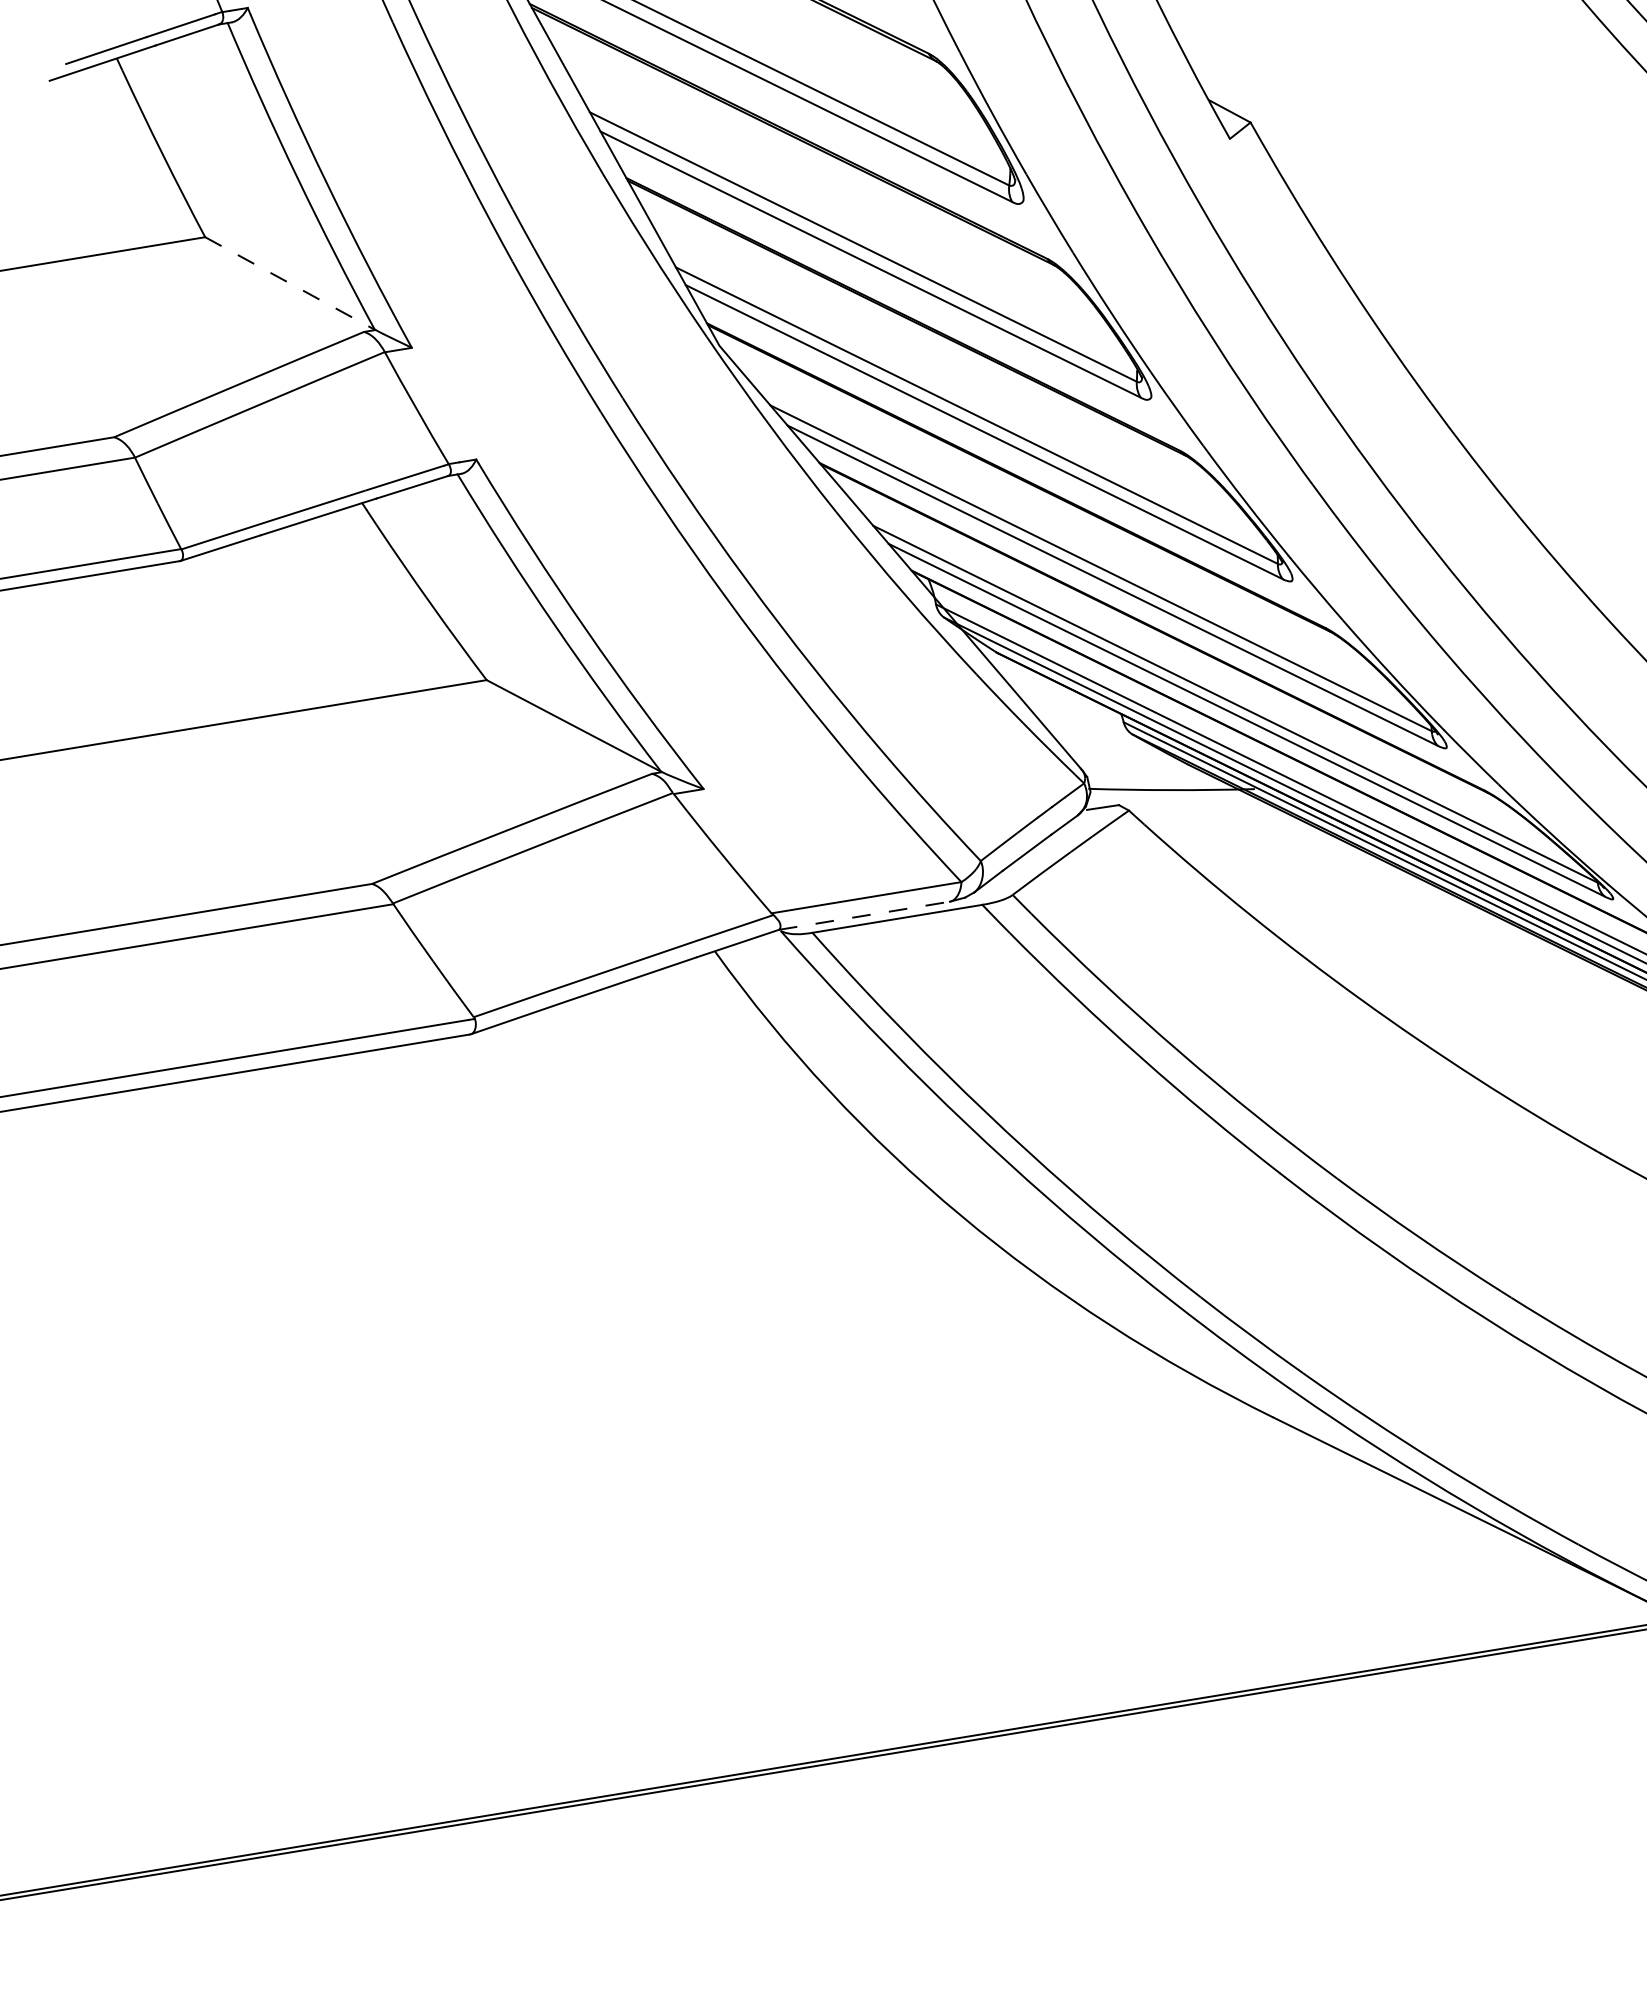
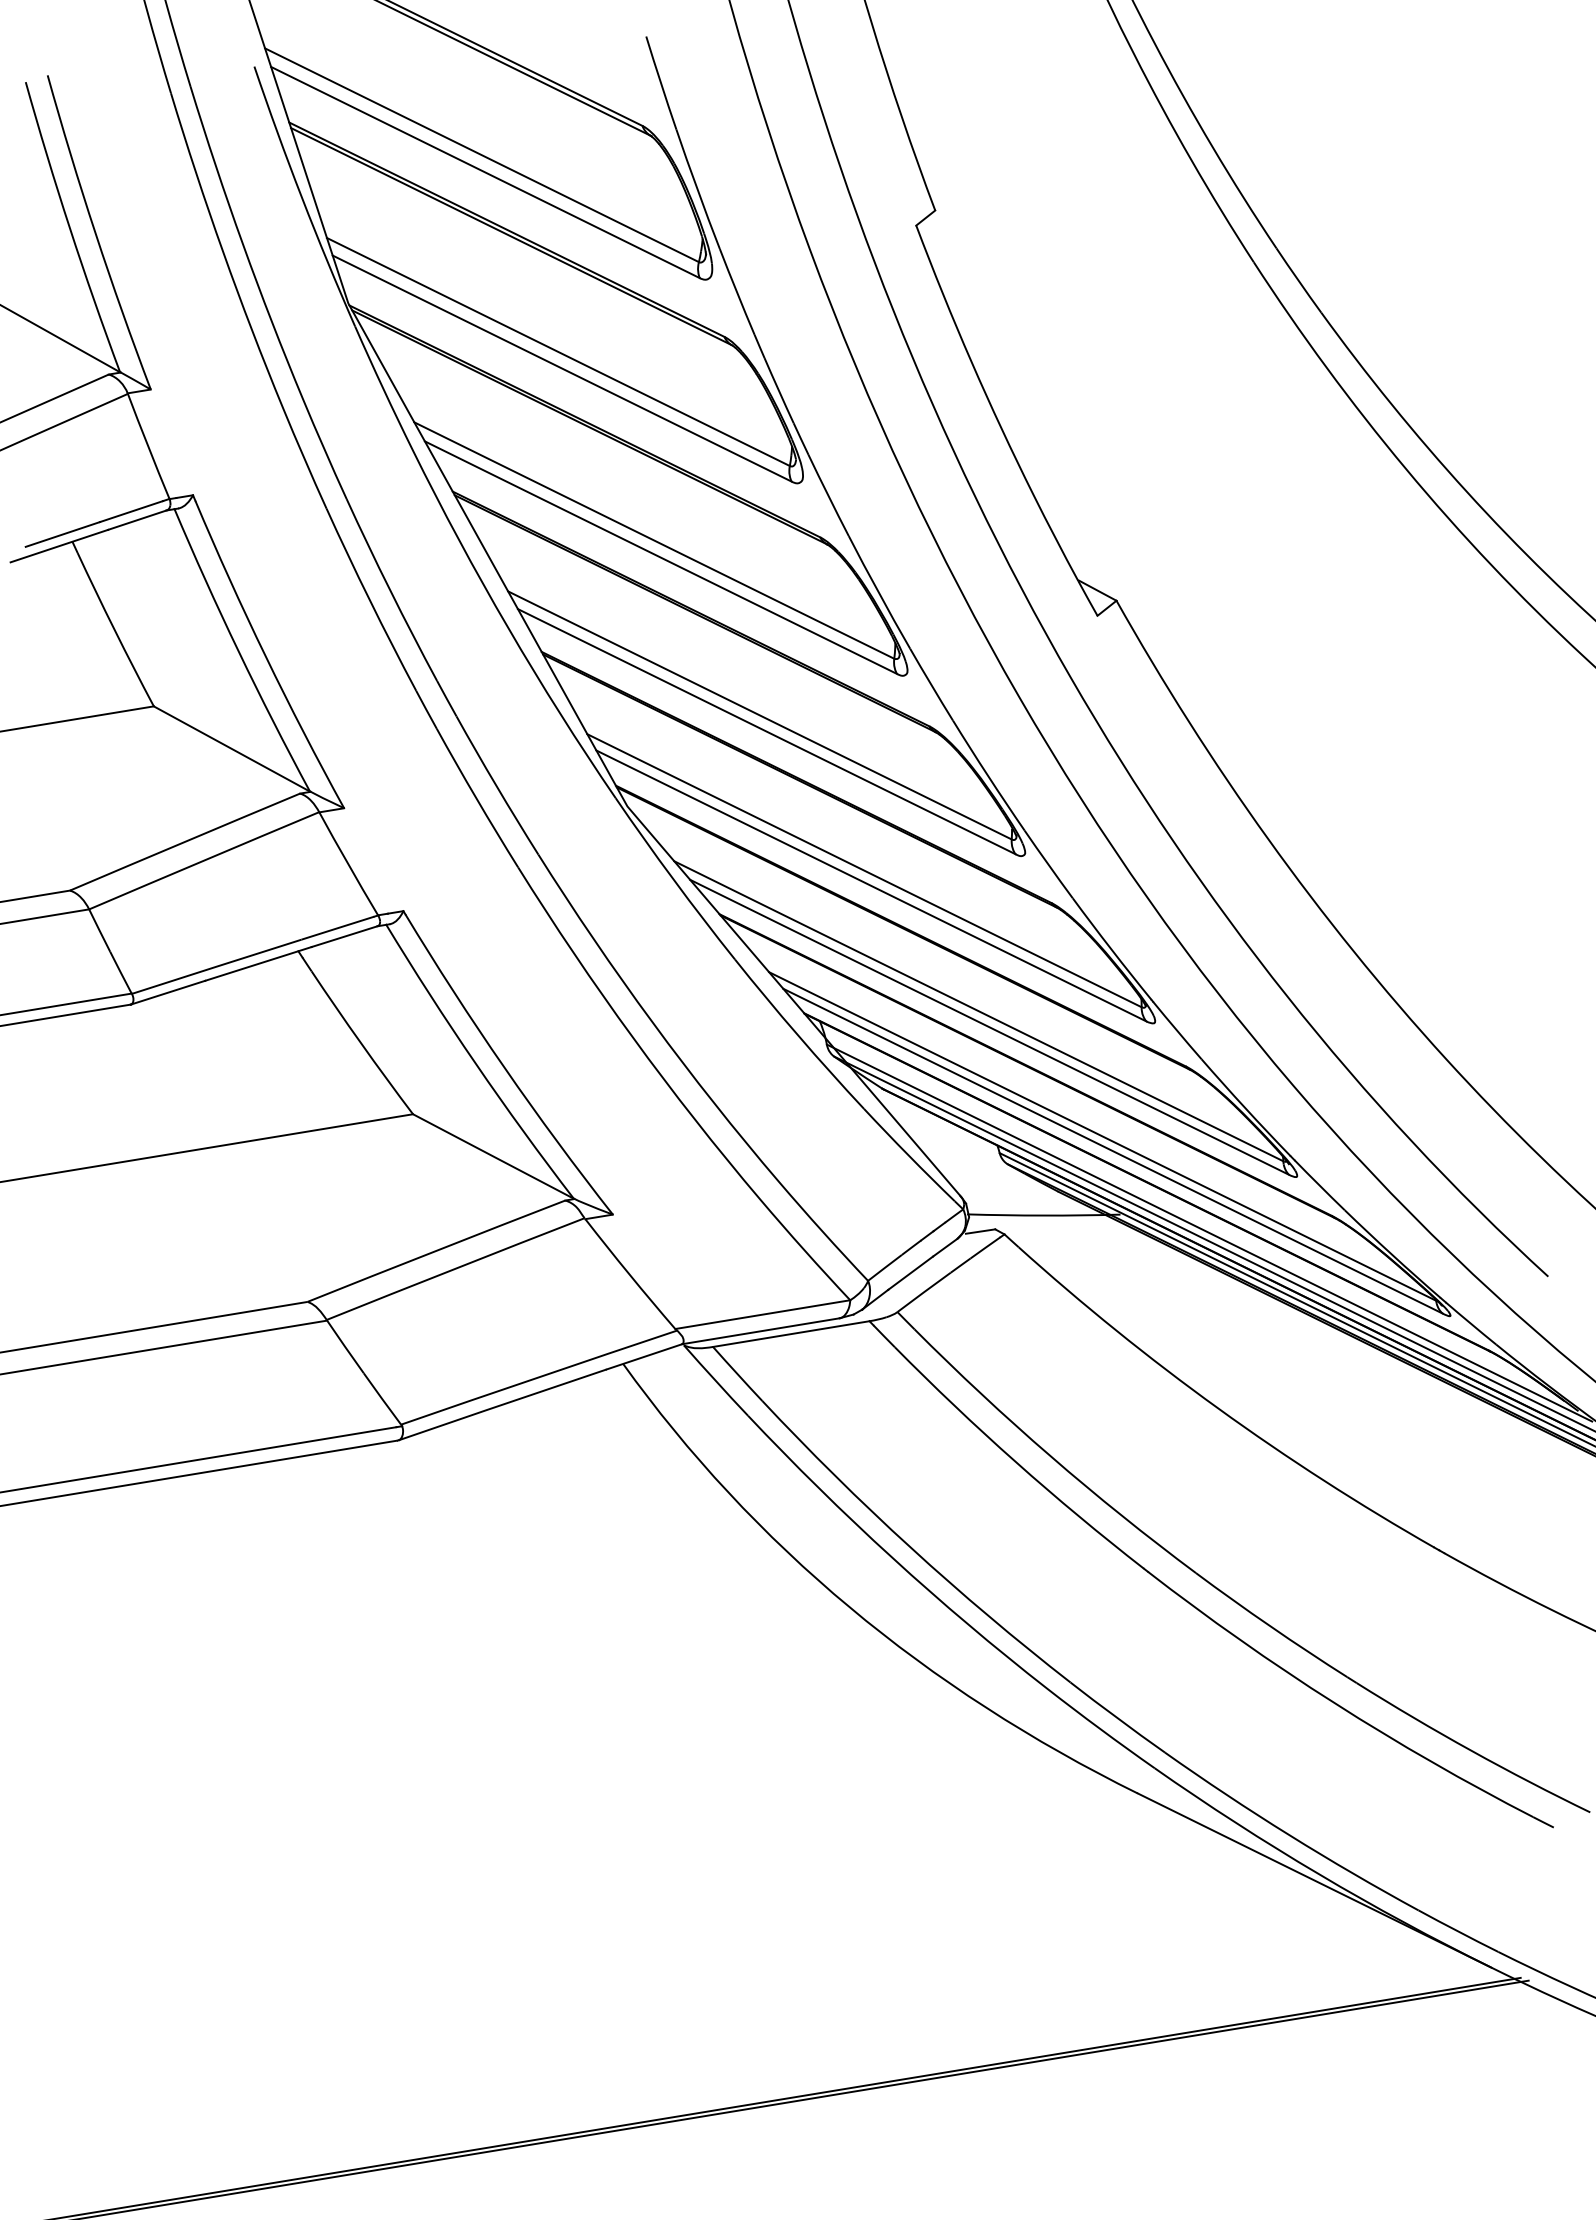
line: (289, 282) -> (231, 748), dashed -> solid
line: (863, 916) -> (760, 1331), dashed -> solid

